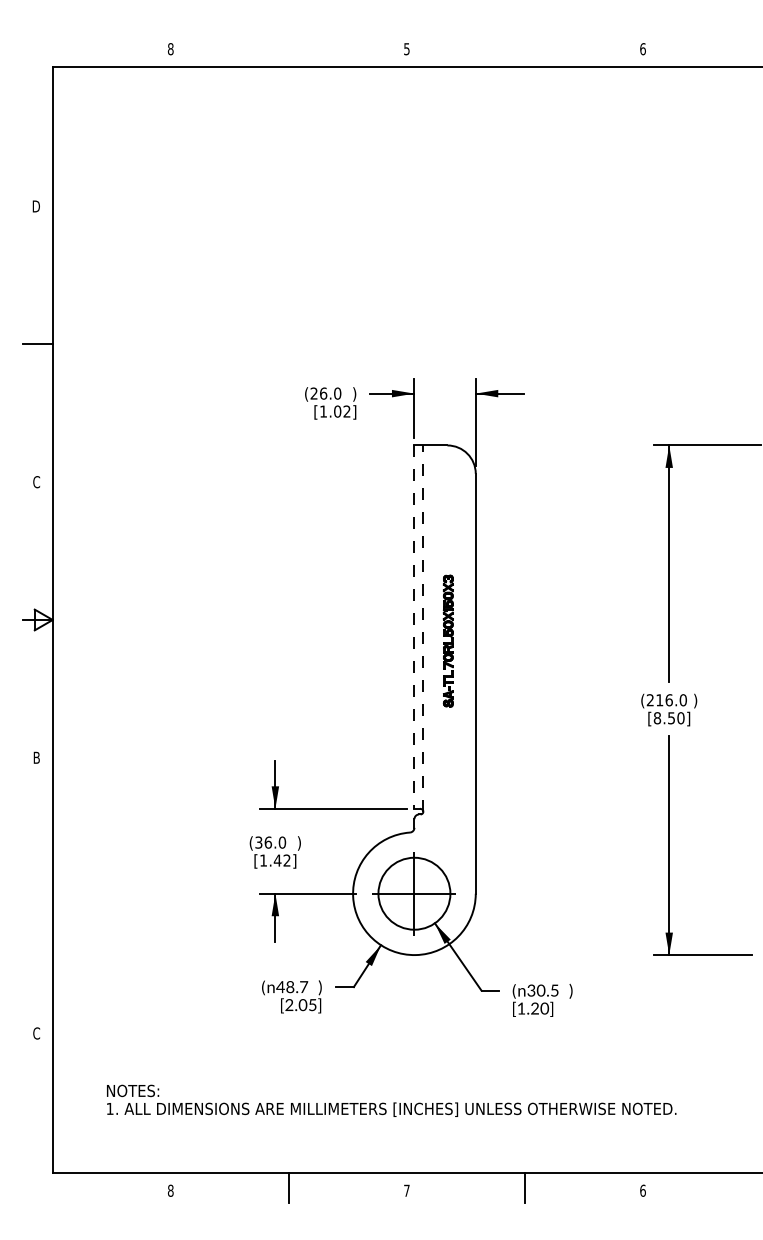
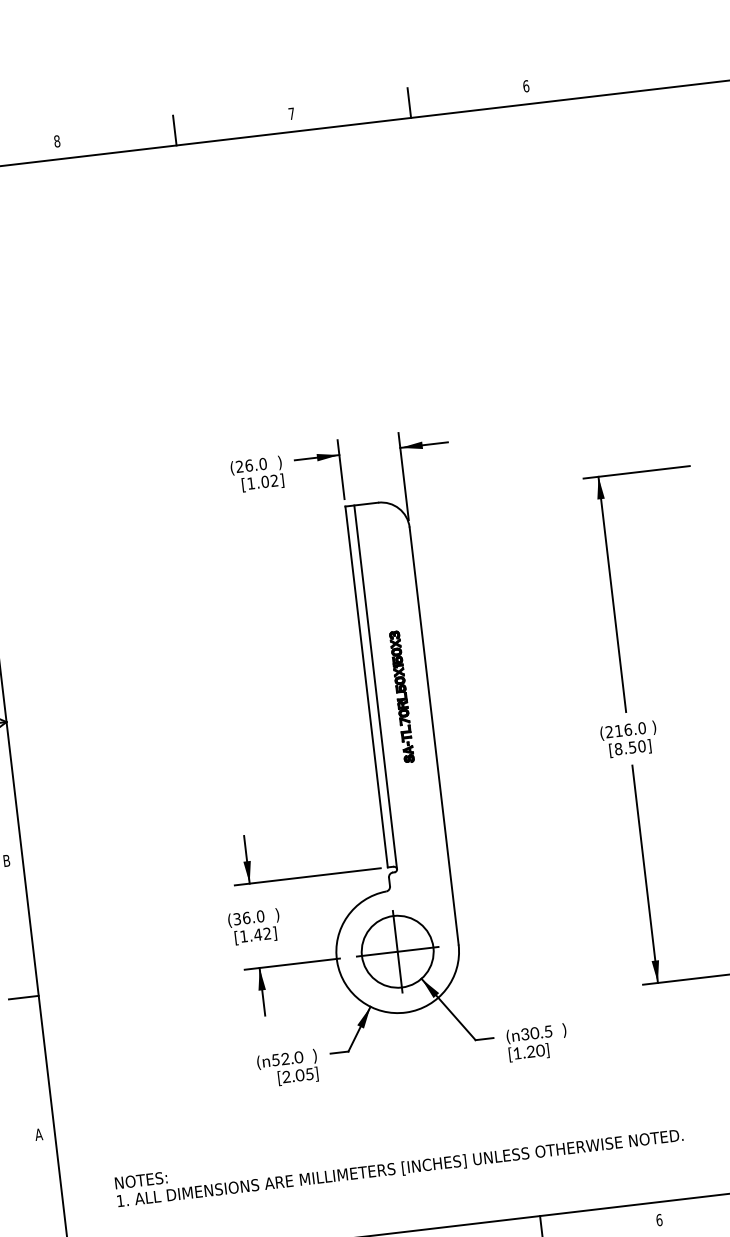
text: (406, 49) -> (291, 114), 5 -> 7
line: (288, 52) -> (174, 130), added
line: (524, 52) -> (408, 103), added
line: (414, 627) -> (366, 687), dashed -> solid
line: (423, 628) -> (375, 687), dashed -> solid
line: (37, 895) -> (23, 997), added
text: (292, 987) -> (287, 1059), 48.7 -> 52.0
text: (36, 1033) -> (38, 1134), C -> A

